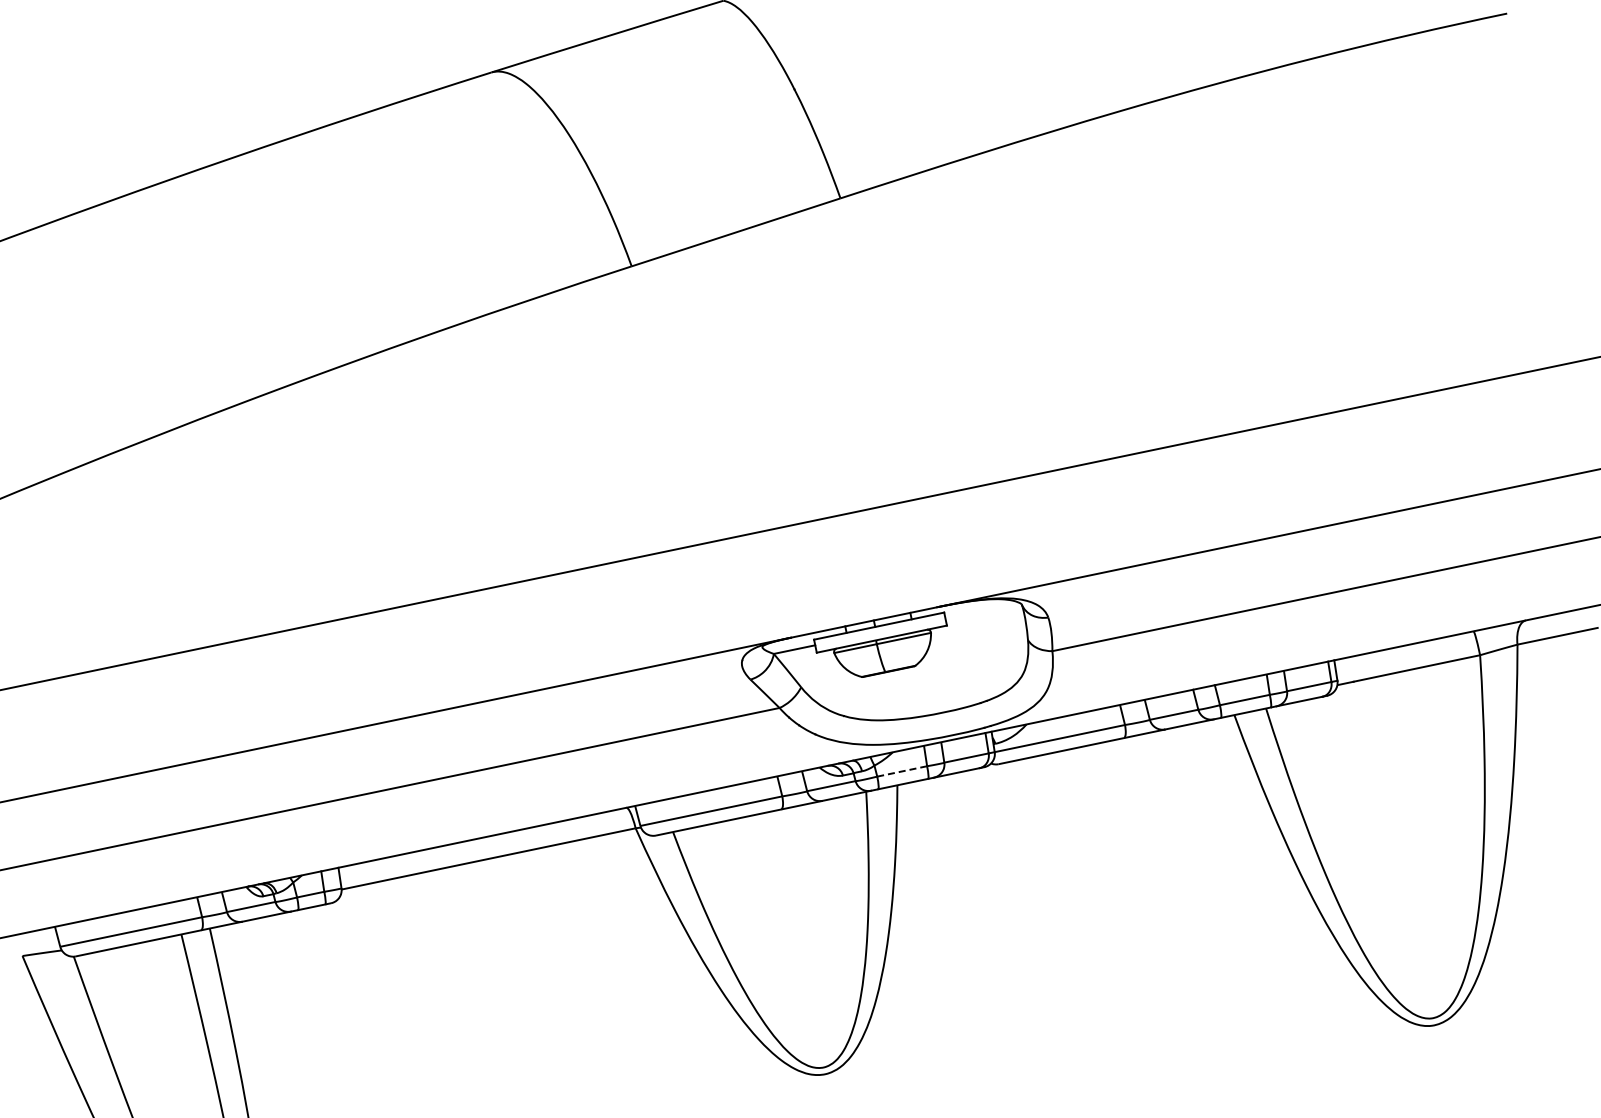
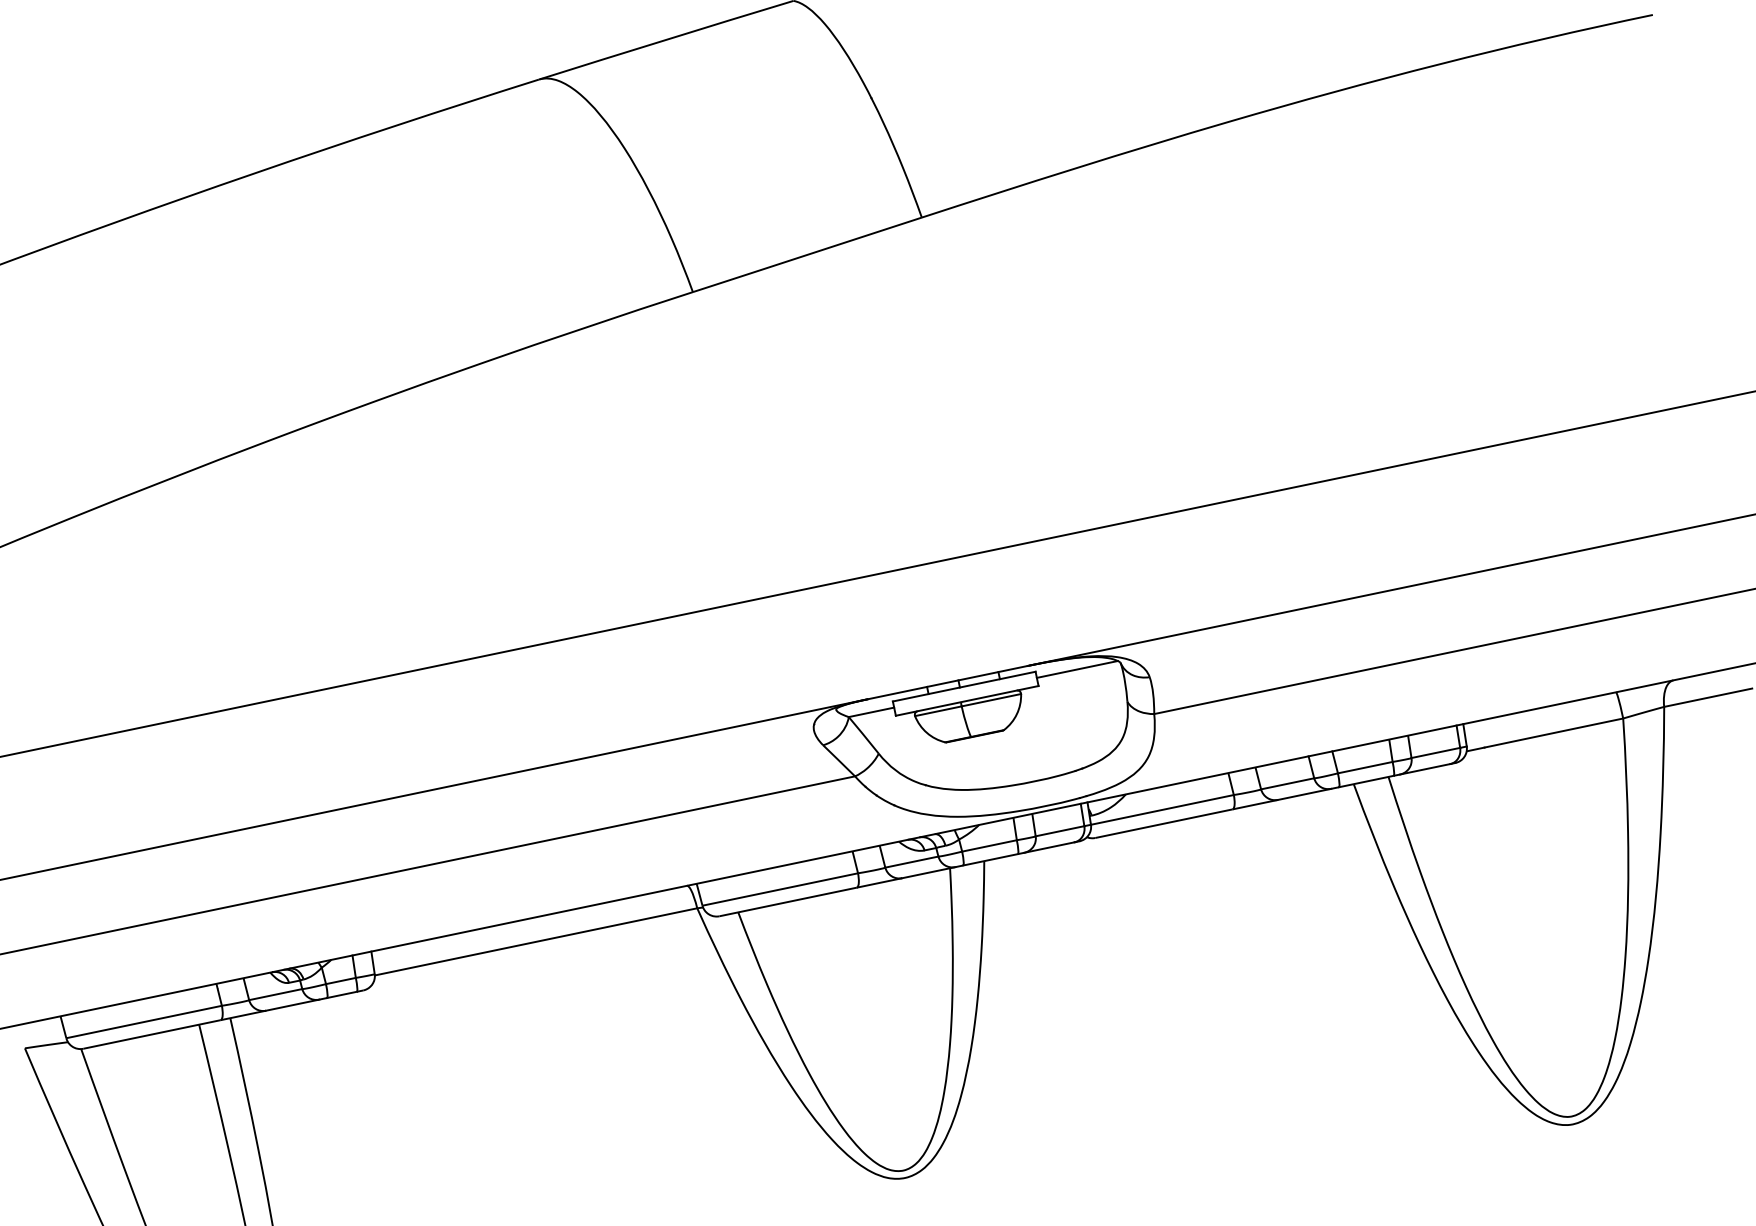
line: (982, 610) -> (1077, 669), added
line: (901, 771) -> (988, 846), dashed -> solid

